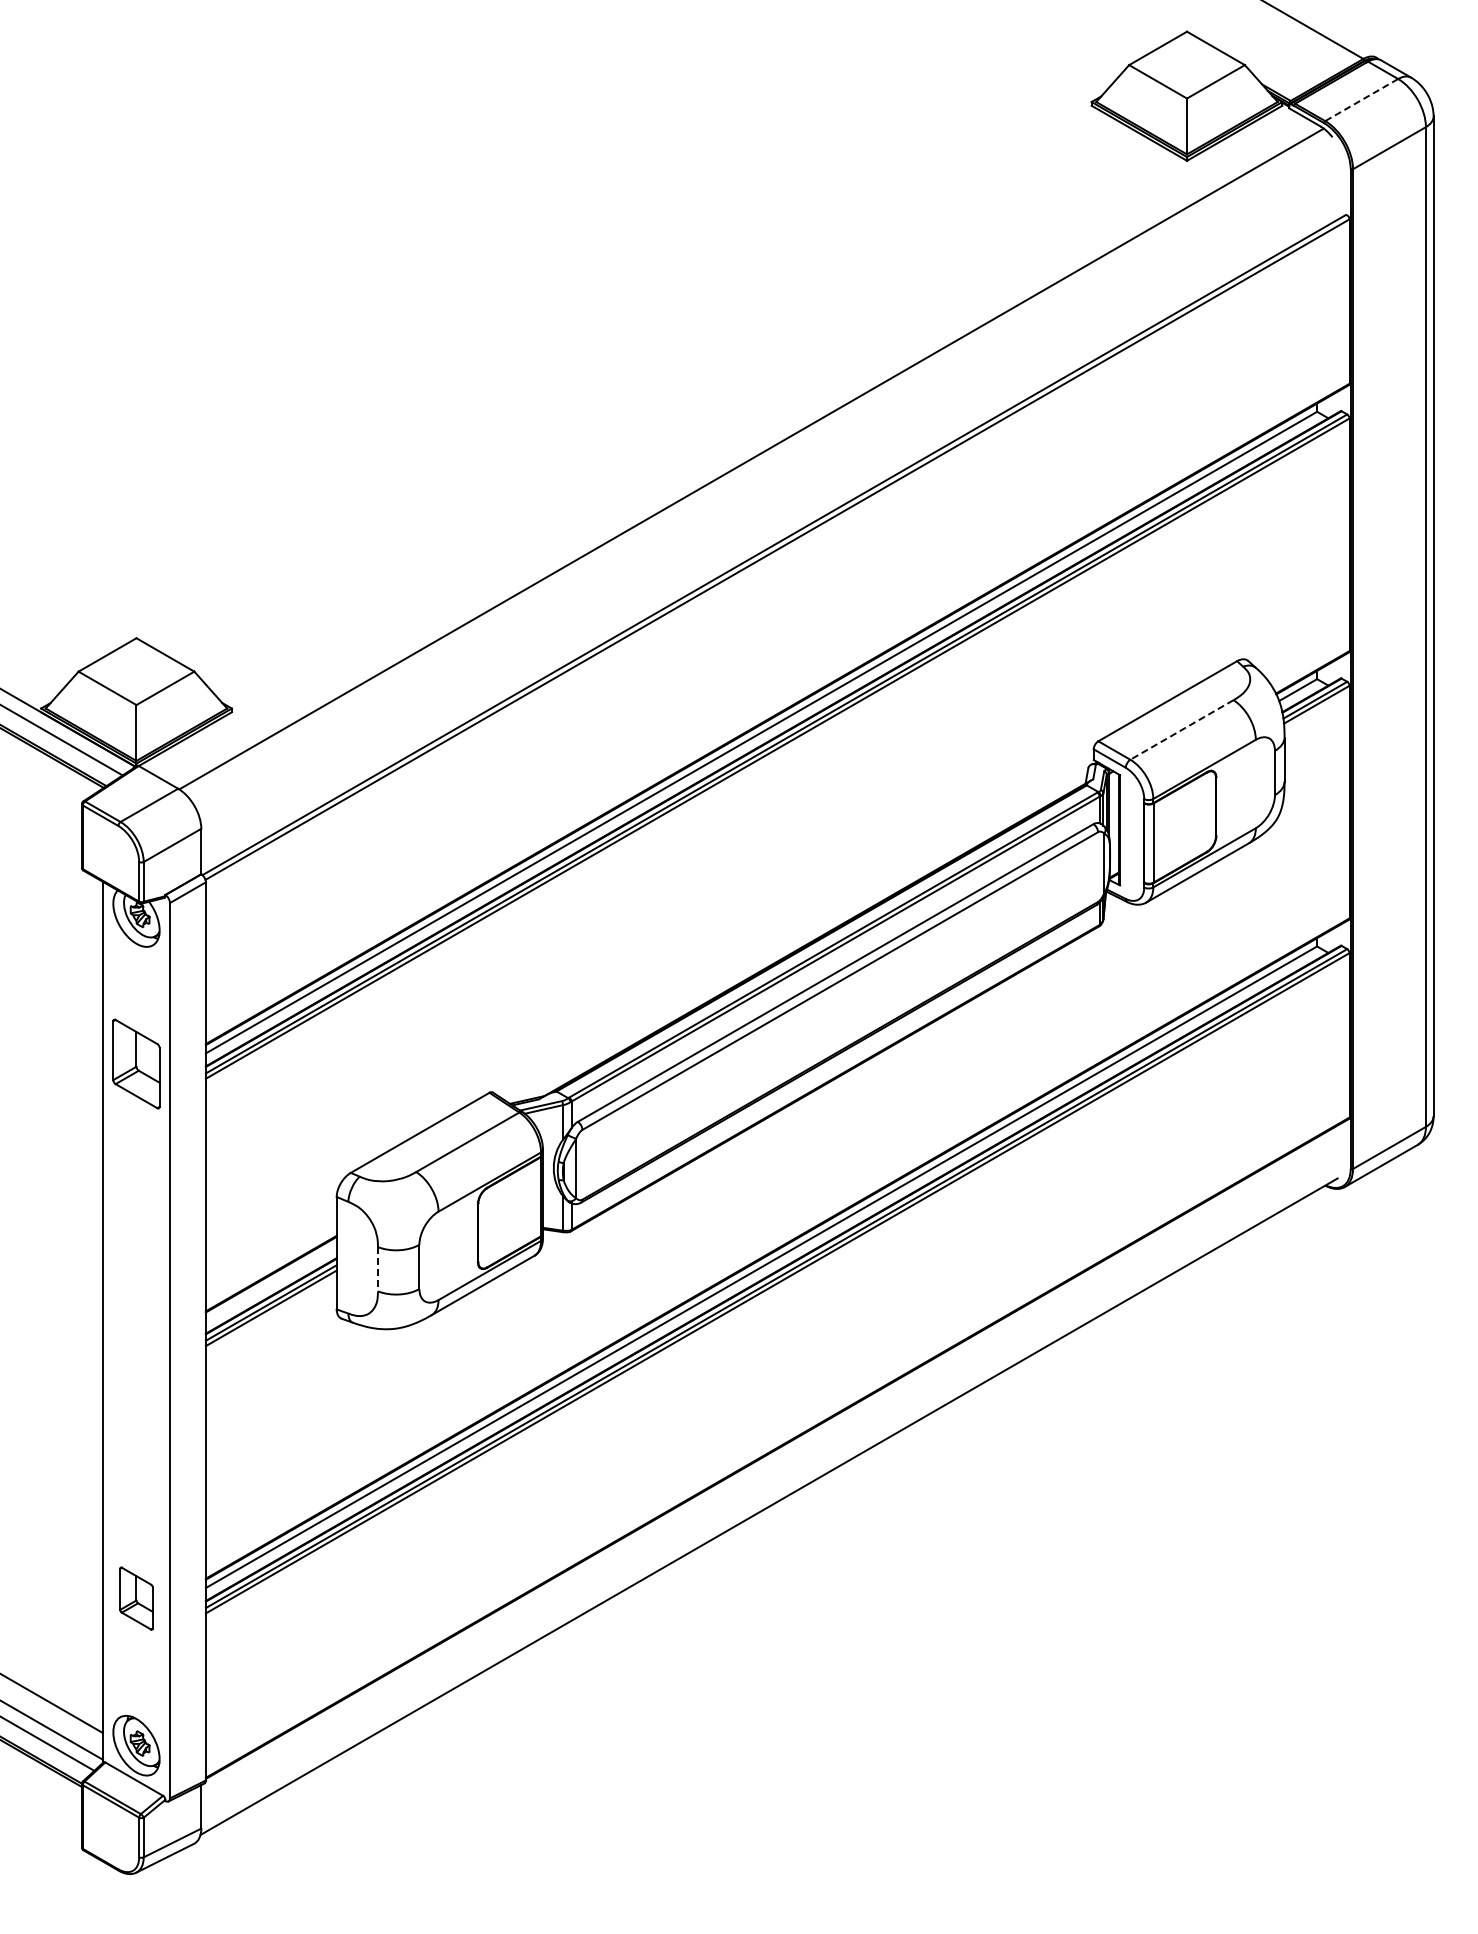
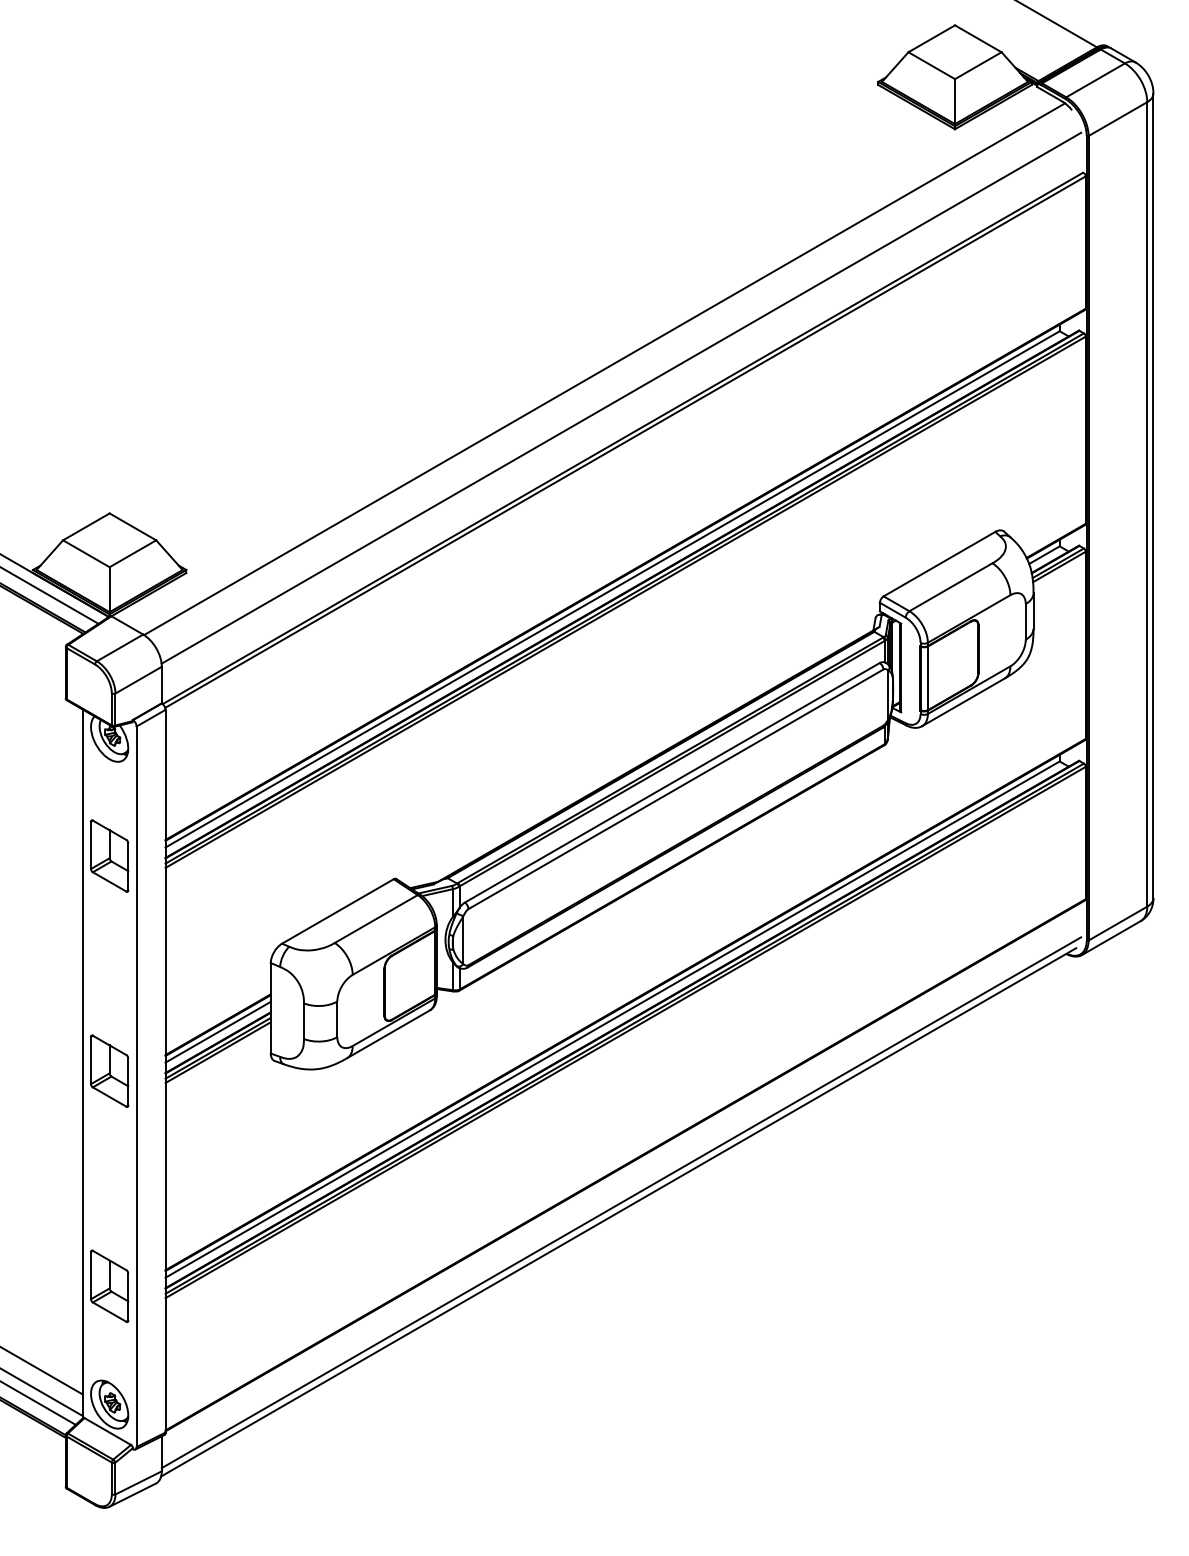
line: (1361, 100) -> (1095, 80), dashed -> solid
line: (772, 494) -> (621, 397), added
line: (1181, 729) -> (950, 586), dashed -> solid
line: (377, 1269) -> (303, 1021), dashed -> solid
line: (270, 1282) -> (217, 1031), added
part: (136, 1331) -> (109, 1071), added
line: (772, 1494) -> (621, 1202), added
part: (136, 1598) -> (109, 1286), size x1.43

